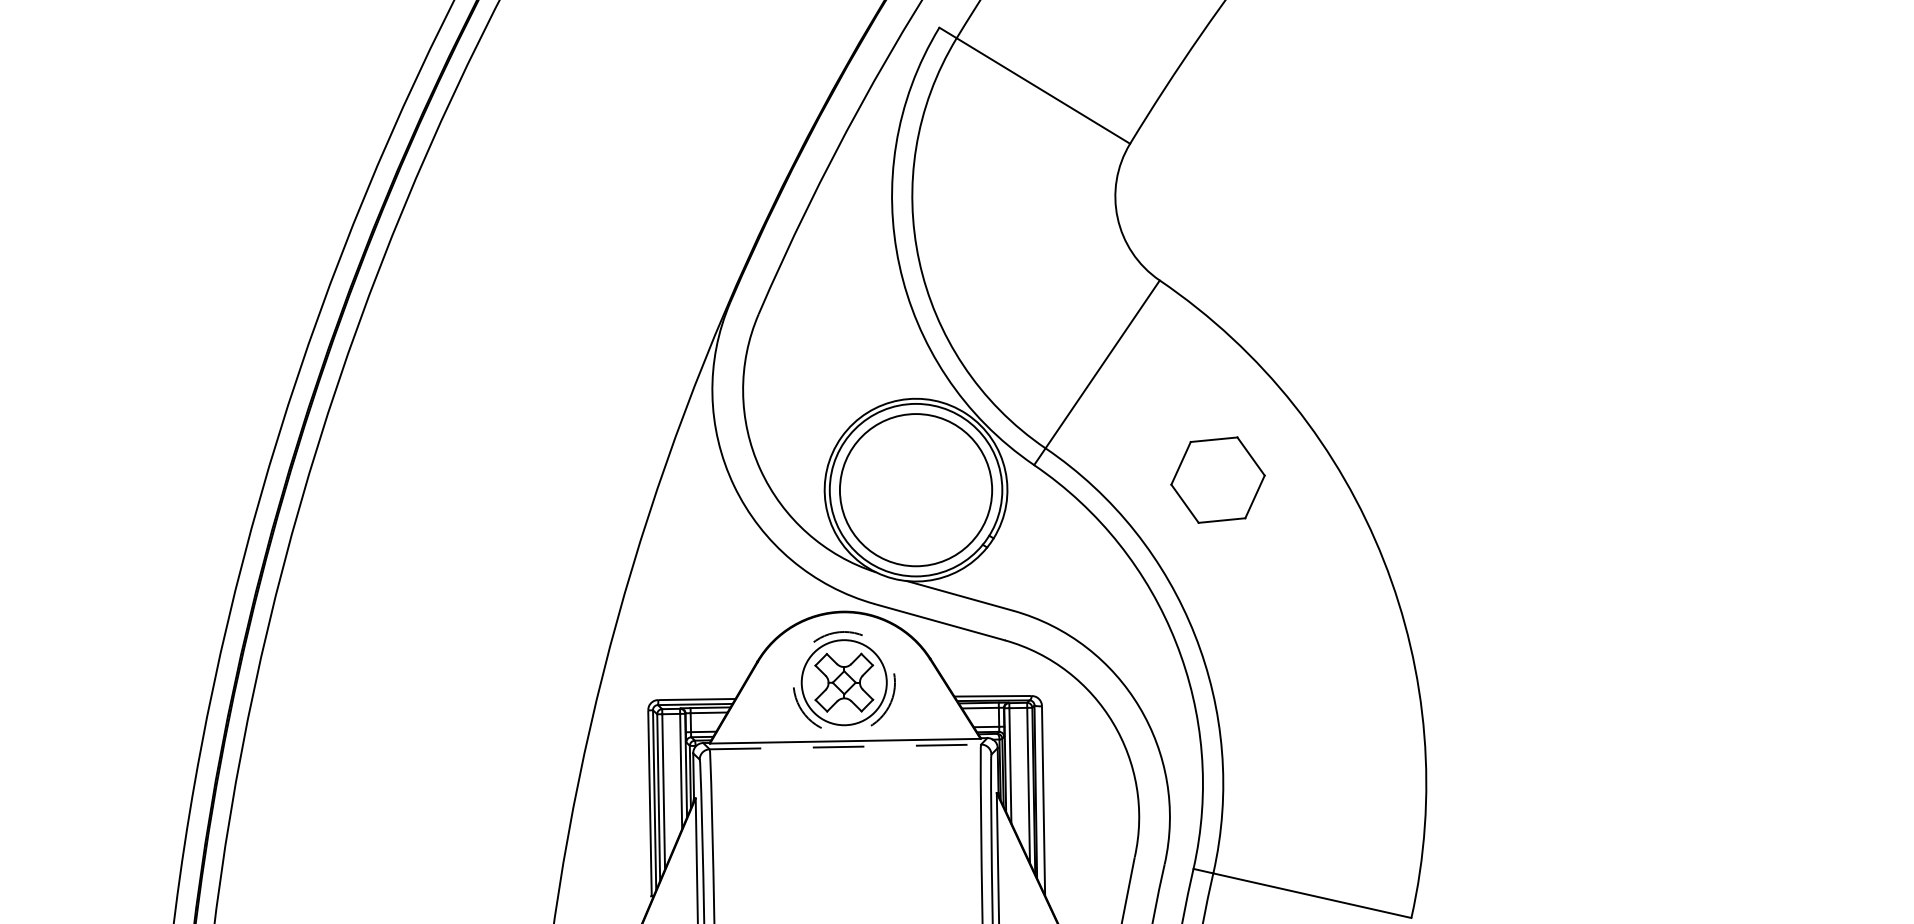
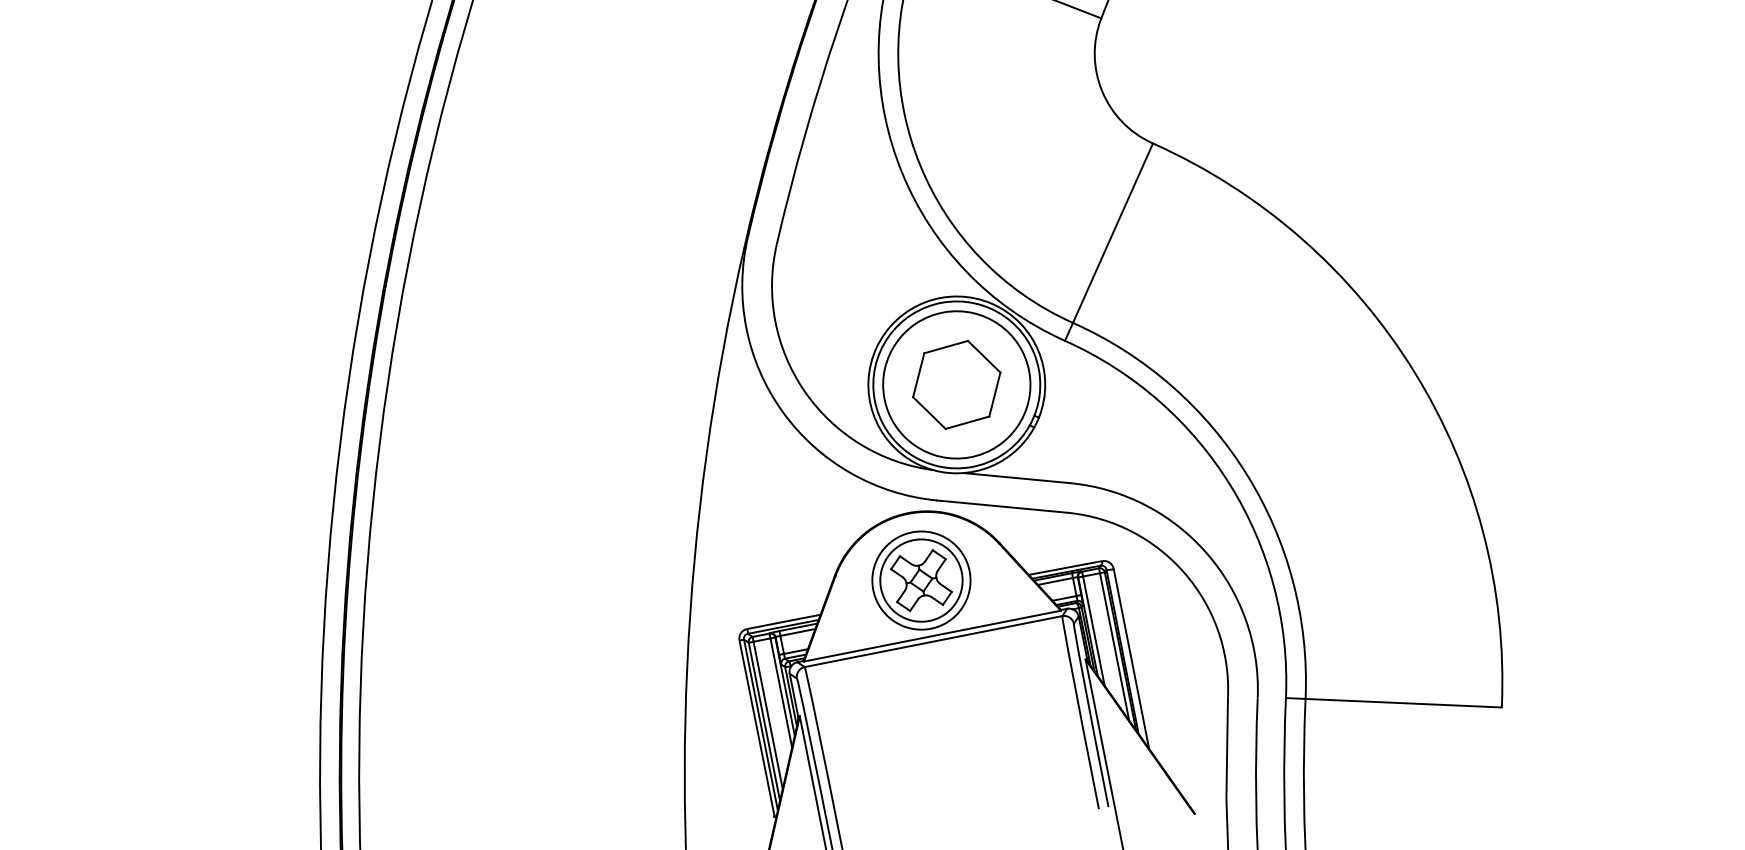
part: (1217, 479) -> (956, 384), moved
circle: (844, 682) -> (921, 580), dashed -> solid
line: (845, 746) -> (933, 641), dashed -> solid

